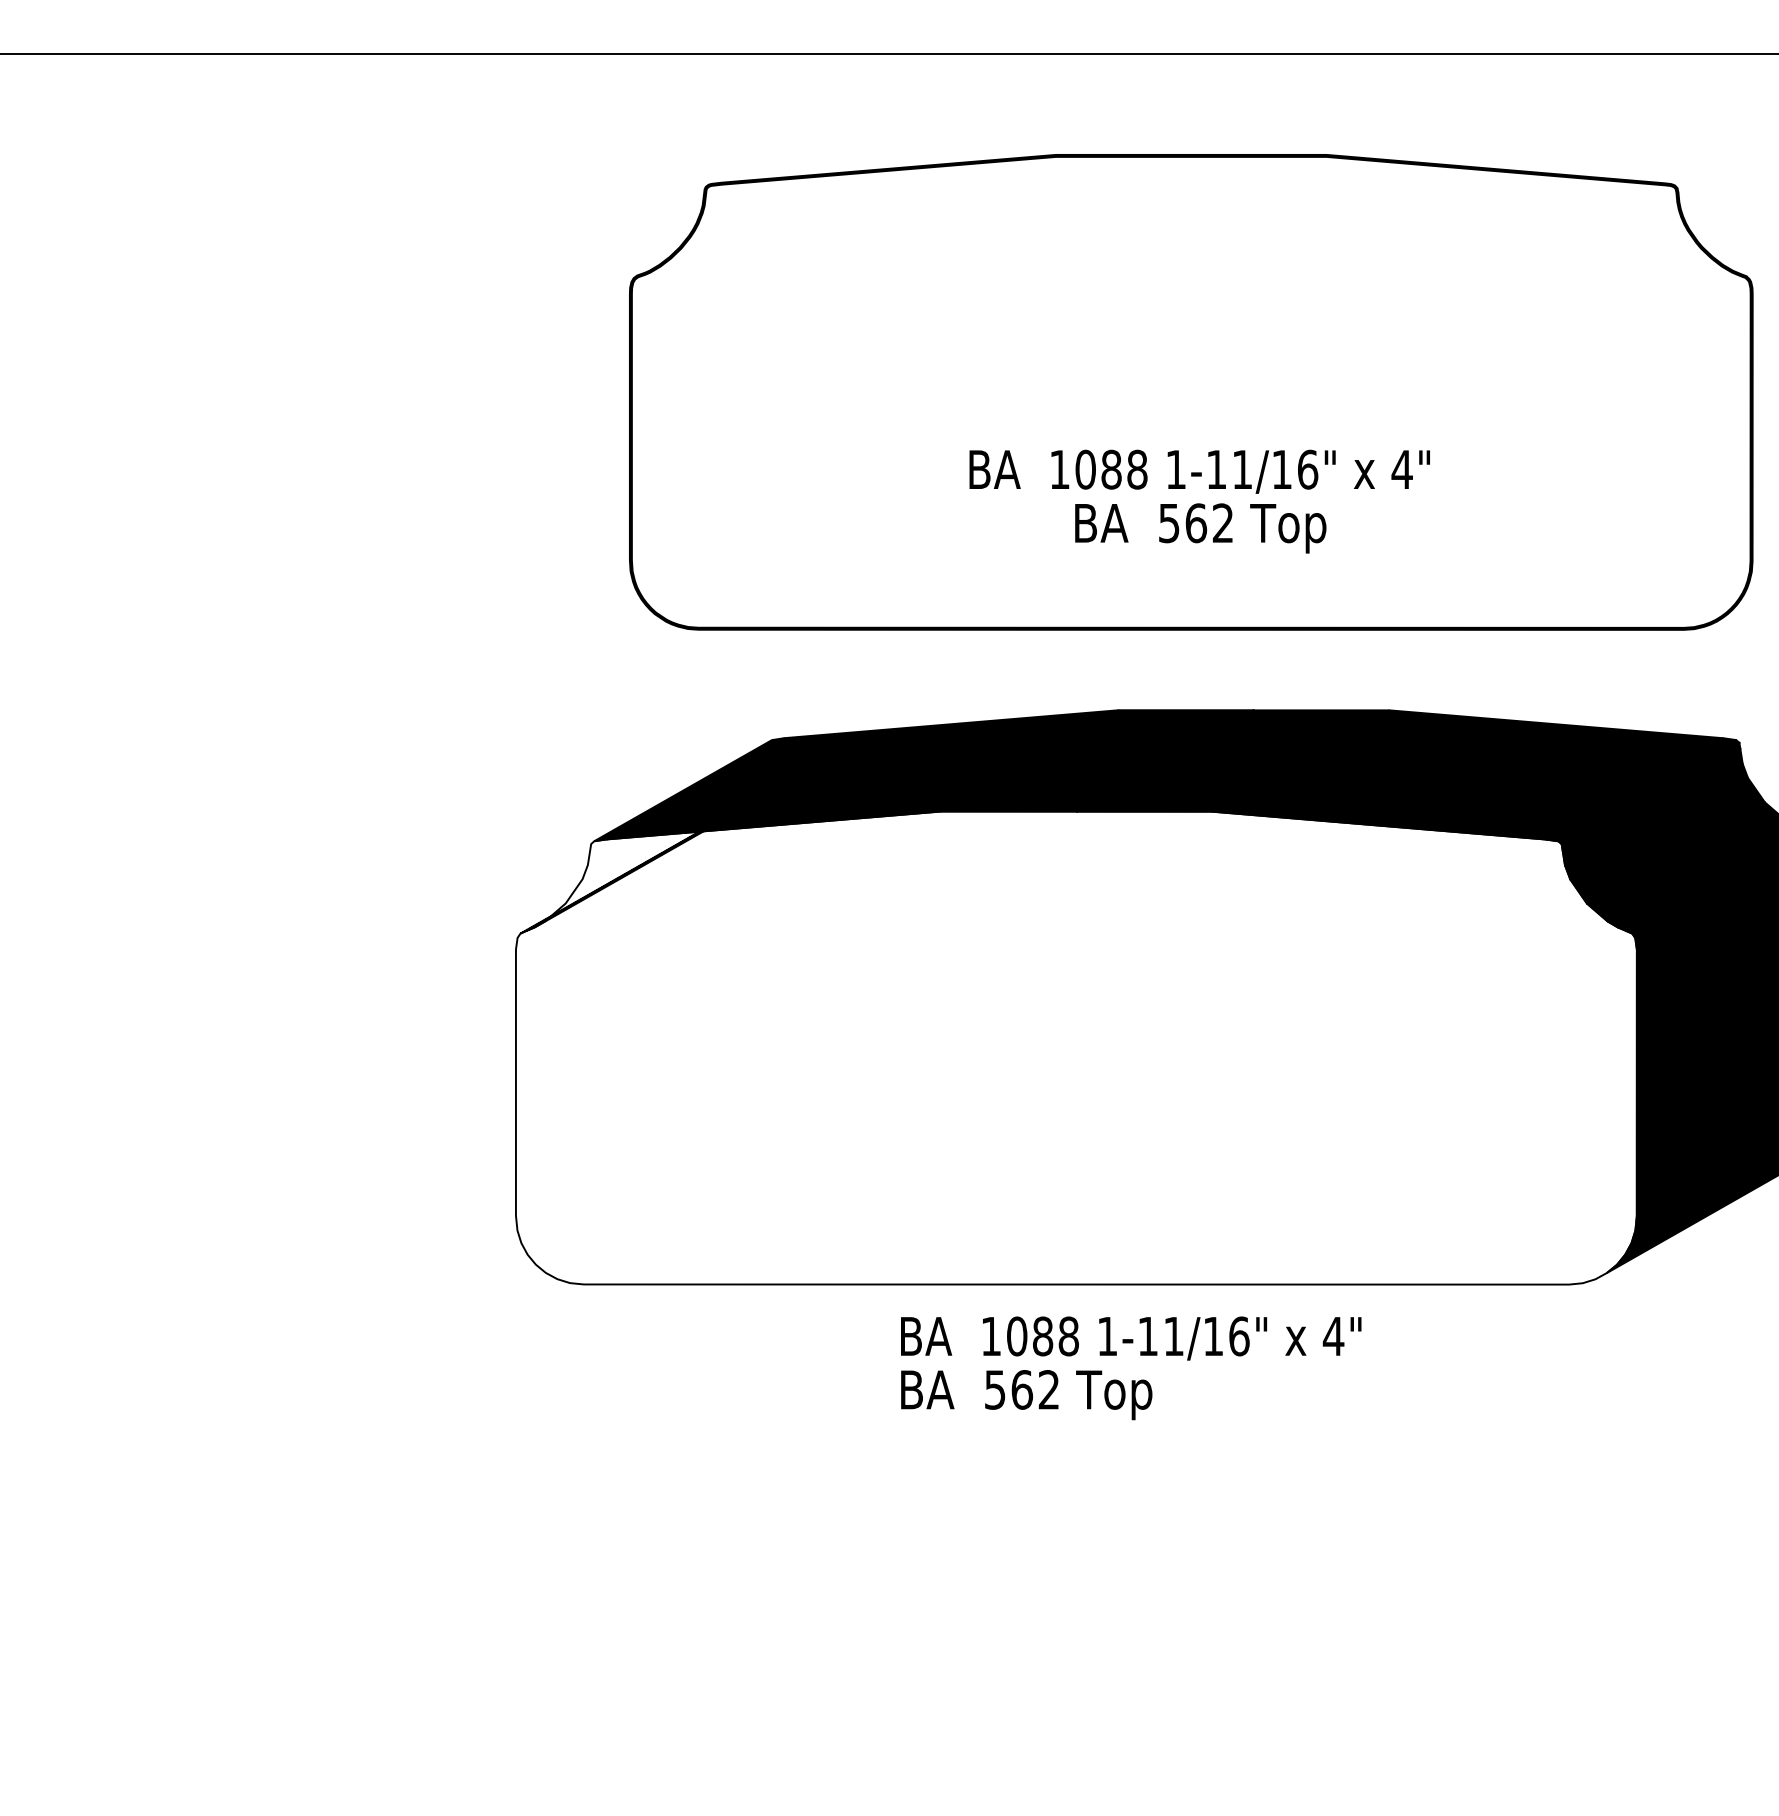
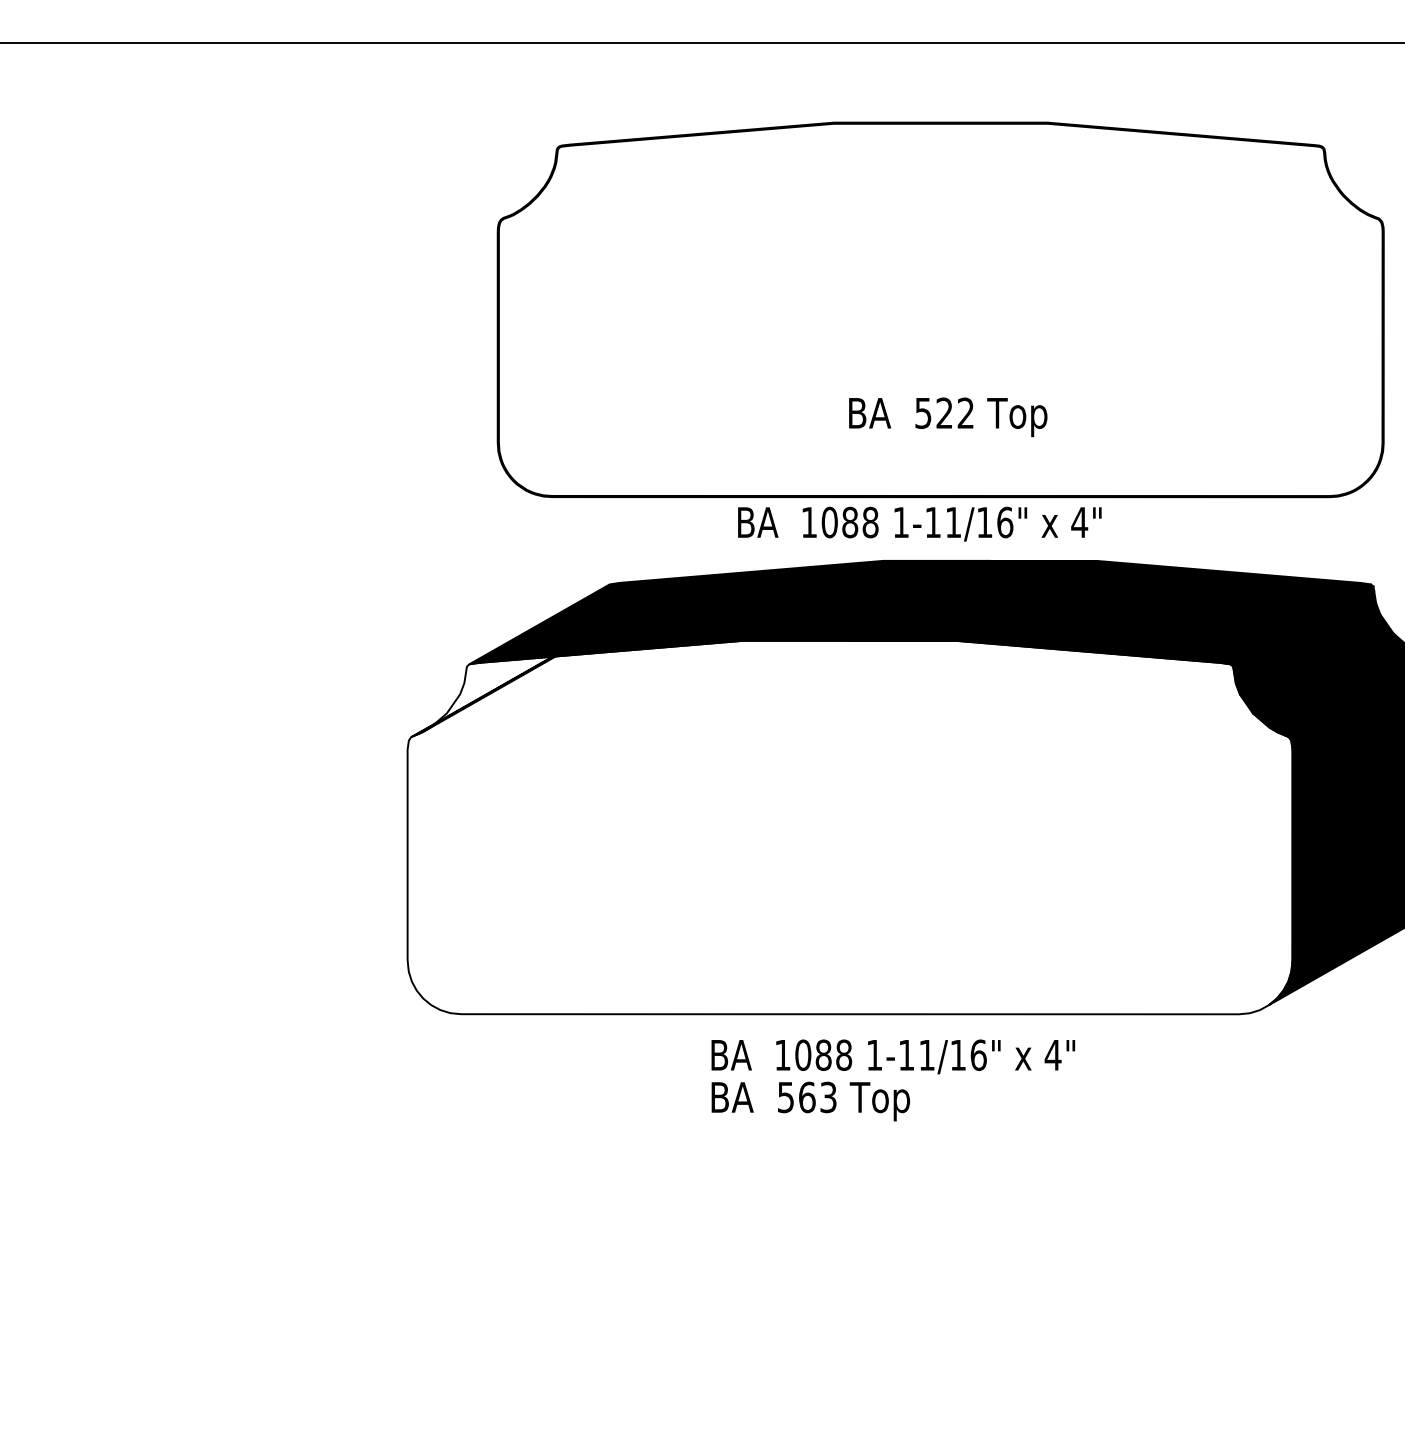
text: (1199, 471) -> (919, 523), moved
text: (1196, 523) -> (944, 413), 562 -> 522
text: (1048, 1389) -> (828, 1097), 562 -> 563

